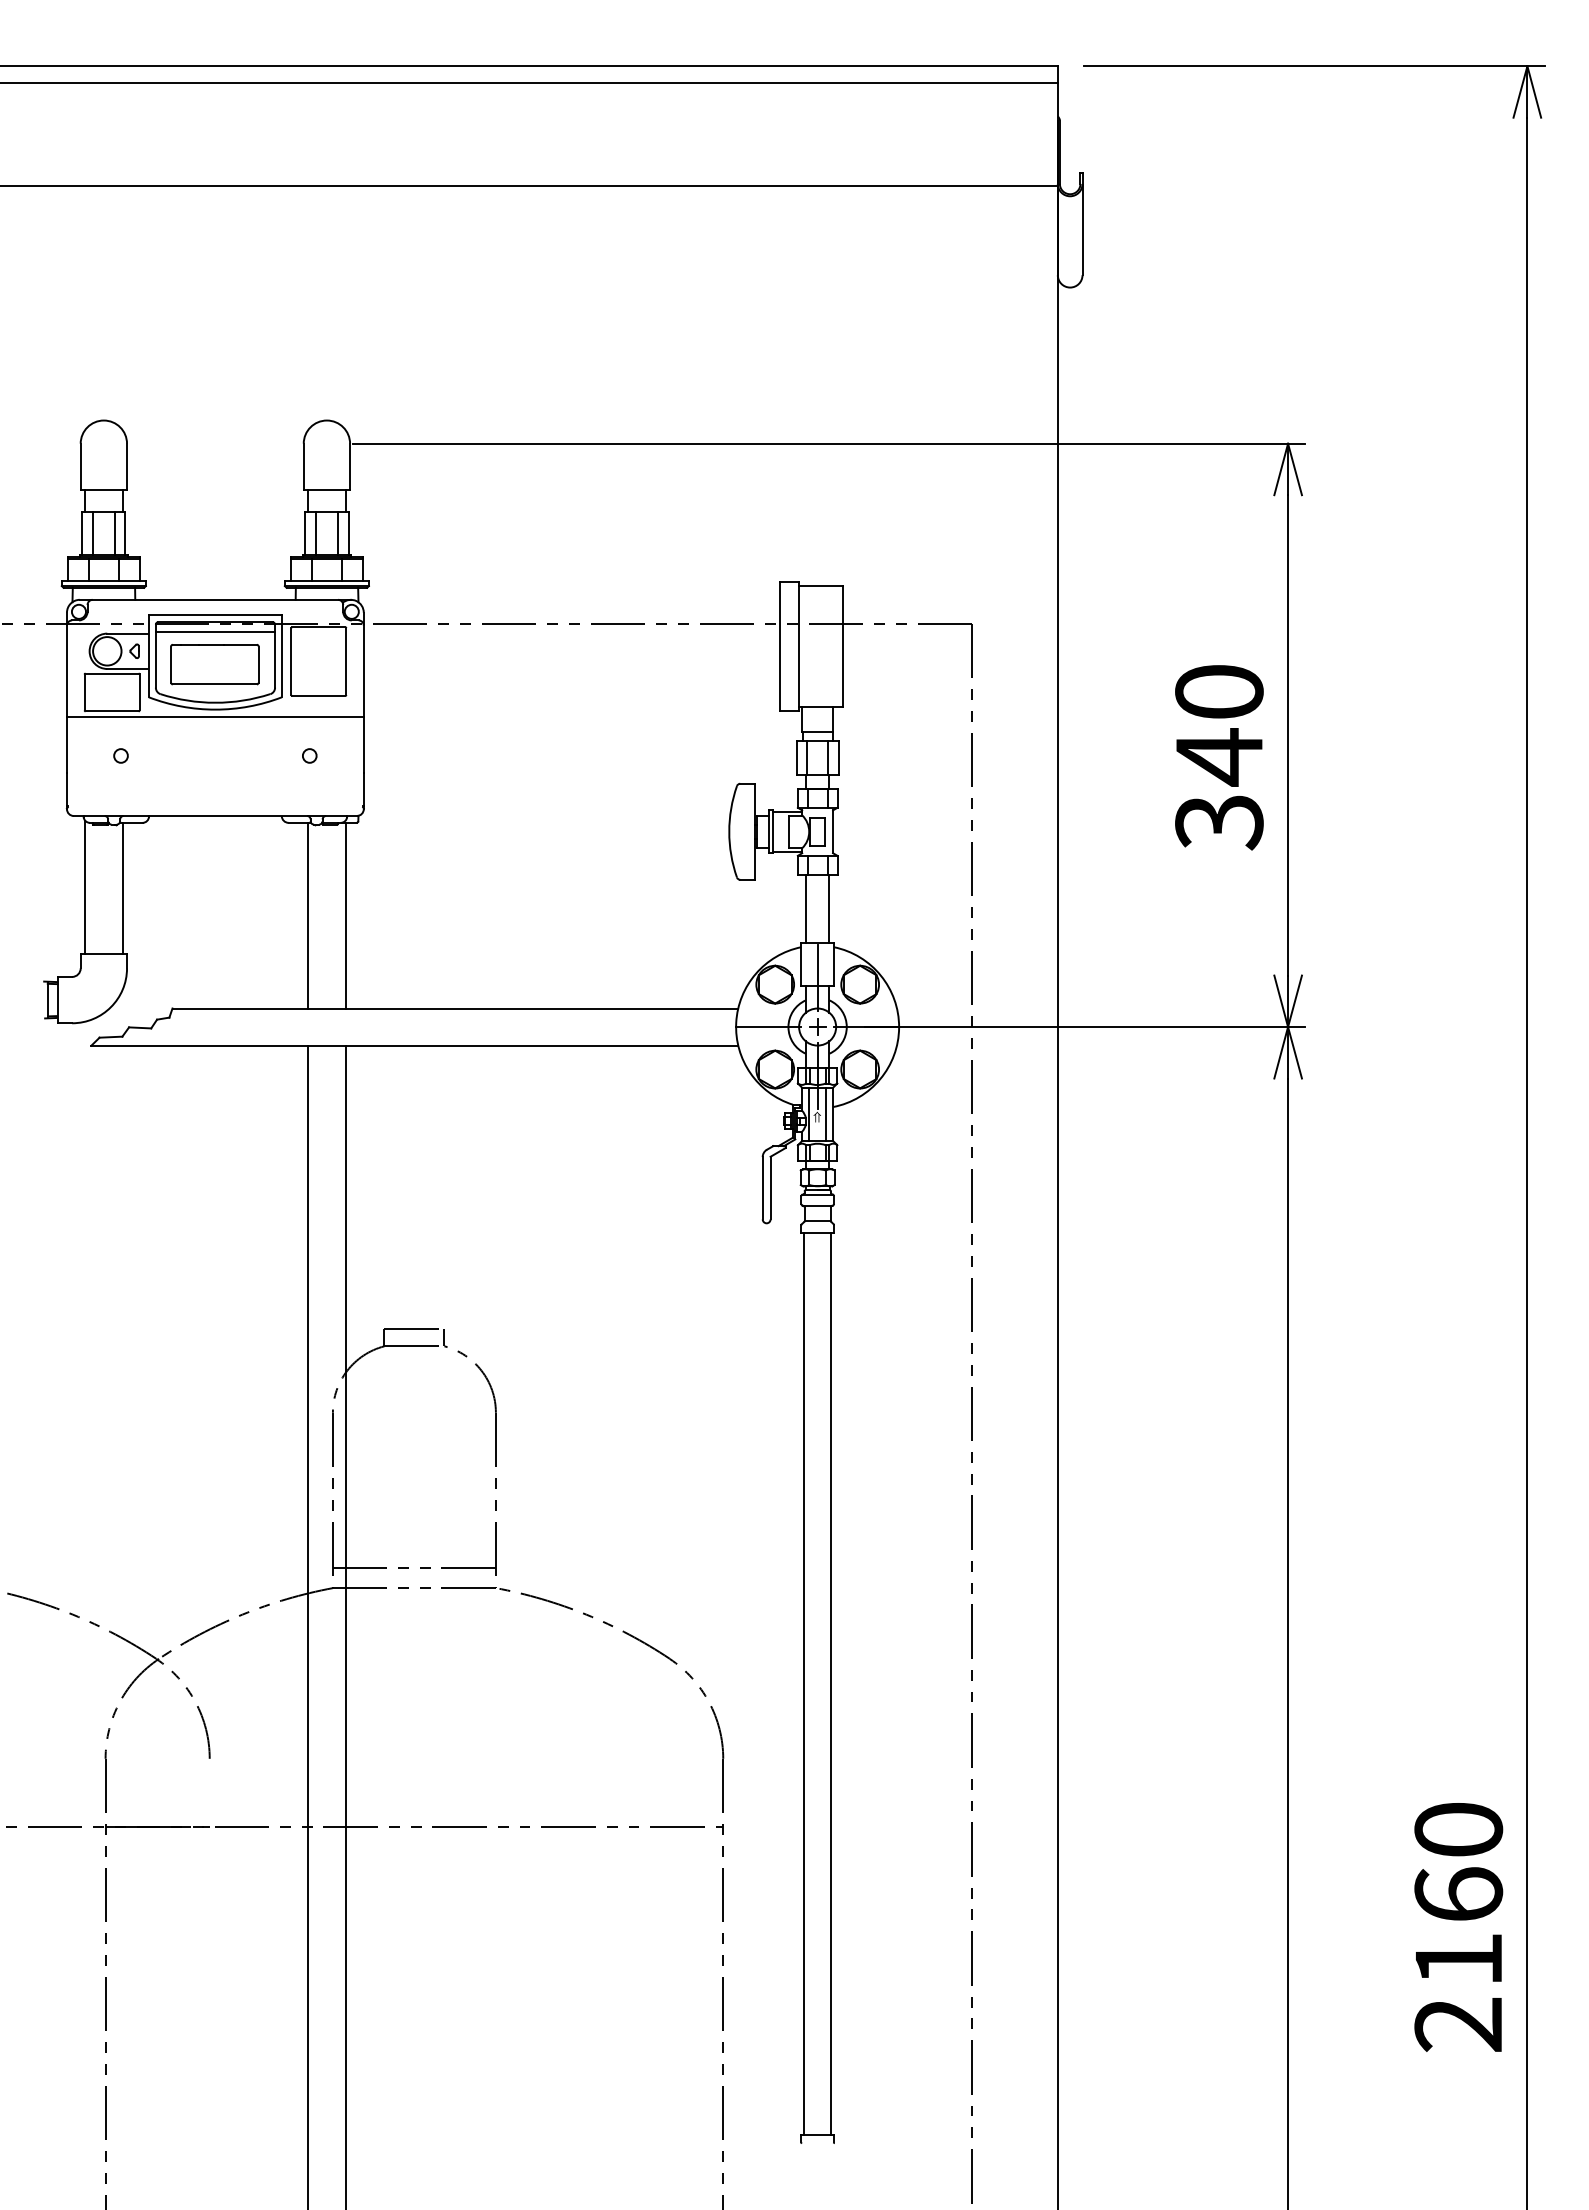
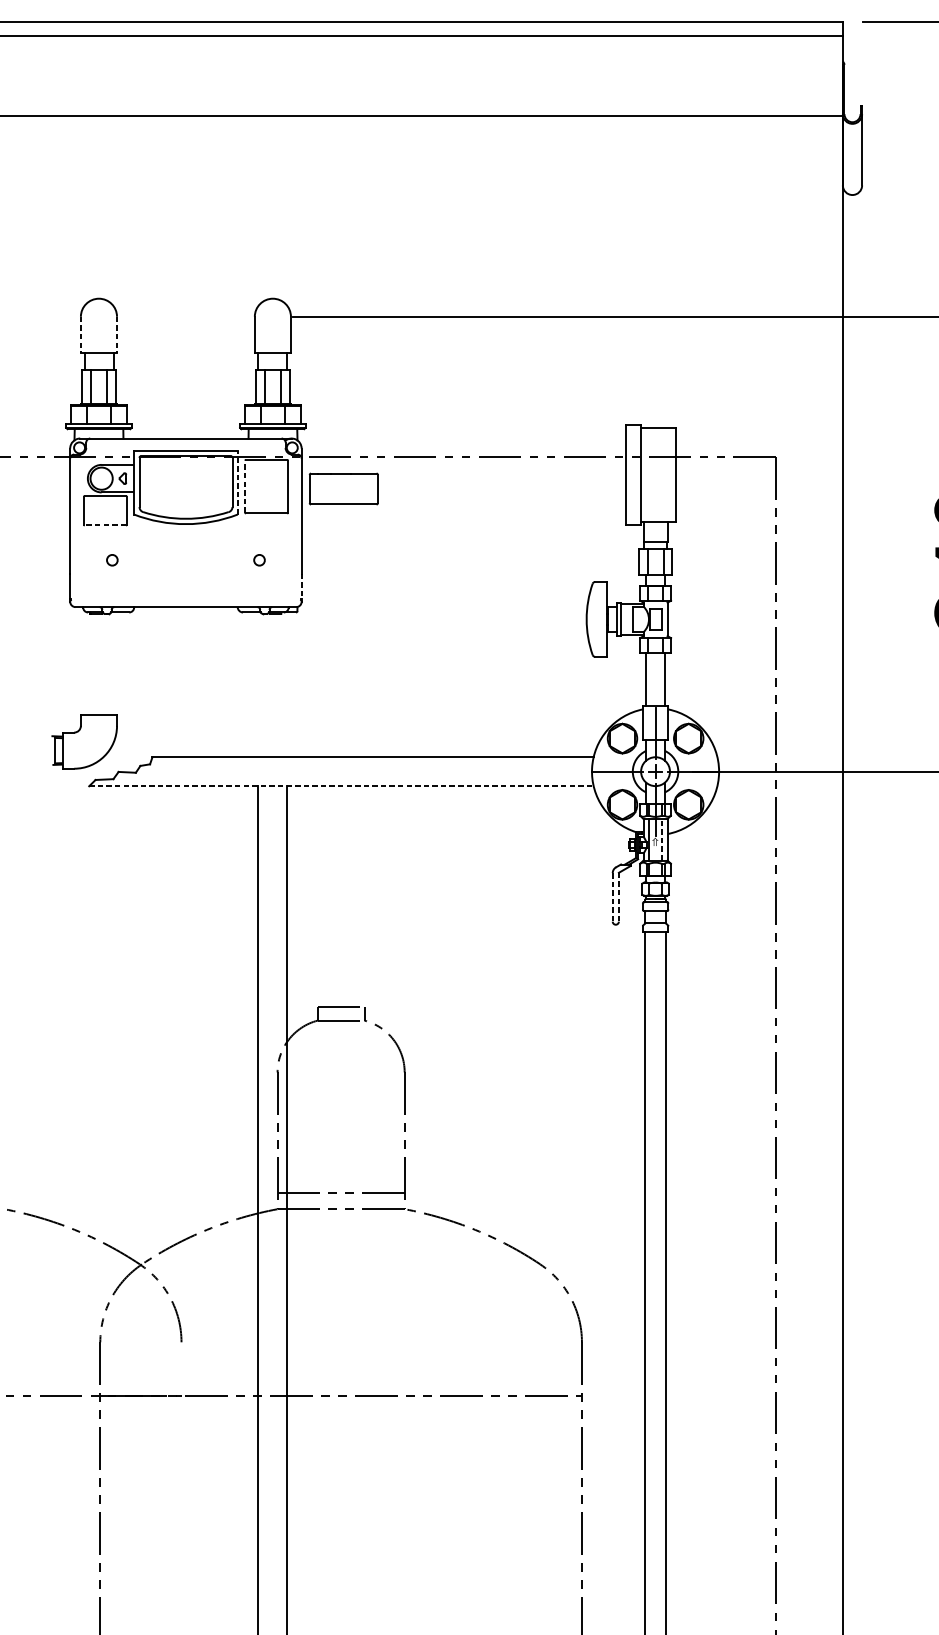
line: (80, 467) -> (80, 335), solid -> dashed
line: (127, 467) -> (117, 335), solid -> dashed
line: (215, 632) -> (186, 464), removed
line: (281, 655) -> (237, 481), solid -> dashed
line: (291, 661) -> (245, 486), solid -> dashed
part: (214, 664) -> (343, 488), moved
line: (112, 711) -> (105, 525), solid -> dashed
line: (214, 717) -> (185, 530), removed
line: (363, 789) -> (301, 586), solid -> dashed
line: (85, 887) -> (84, 662), removed
line: (122, 887) -> (113, 662), removed
line: (308, 915) -> (258, 684), removed
line: (345, 915) -> (287, 684), removed
line: (414, 1045) -> (341, 786), solid -> dashed
line: (826, 1114) -> (662, 839), solid -> dashed
line: (762, 1188) -> (612, 897), solid -> dashed
line: (770, 1188) -> (618, 897), solid -> dashed

